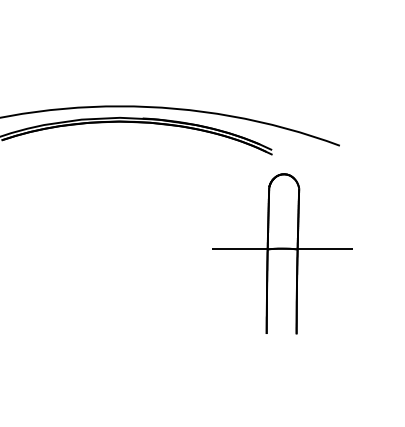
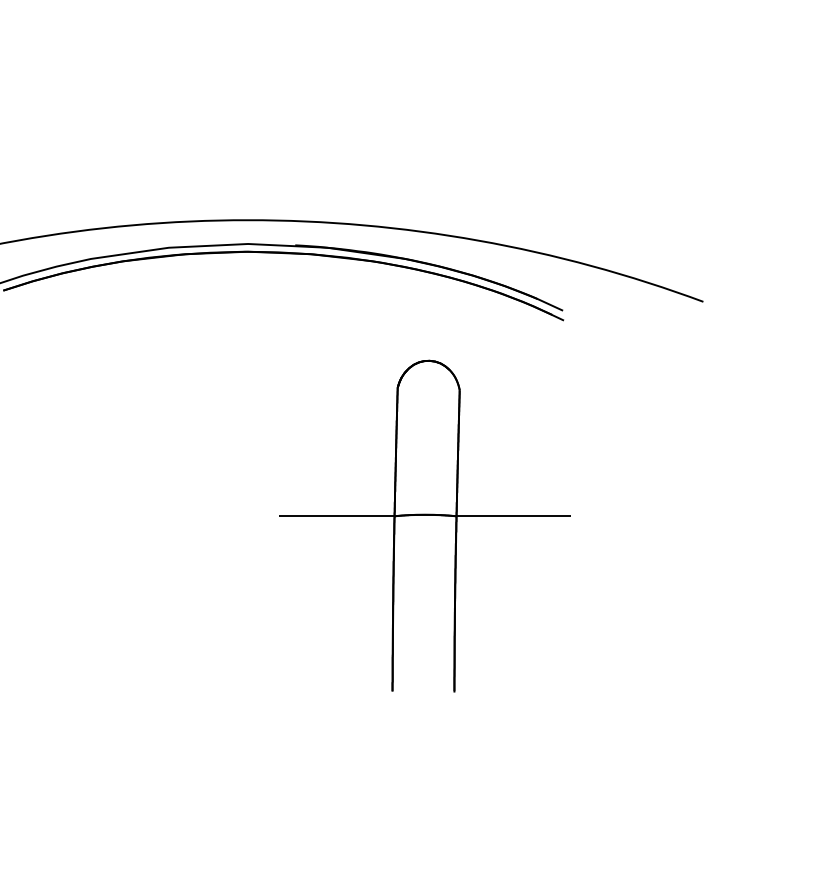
part: (282, 253) -> (425, 524), moved

